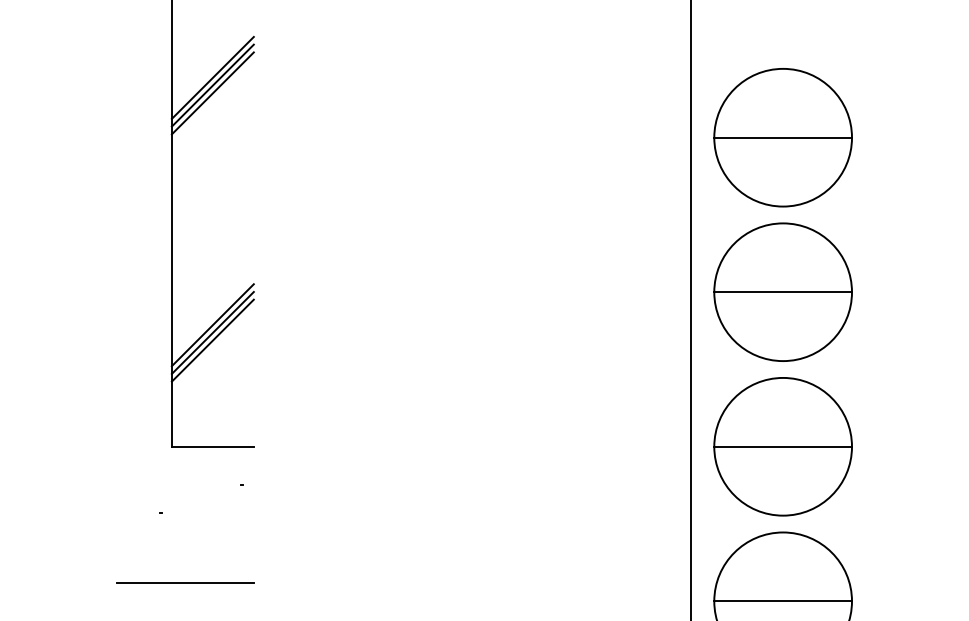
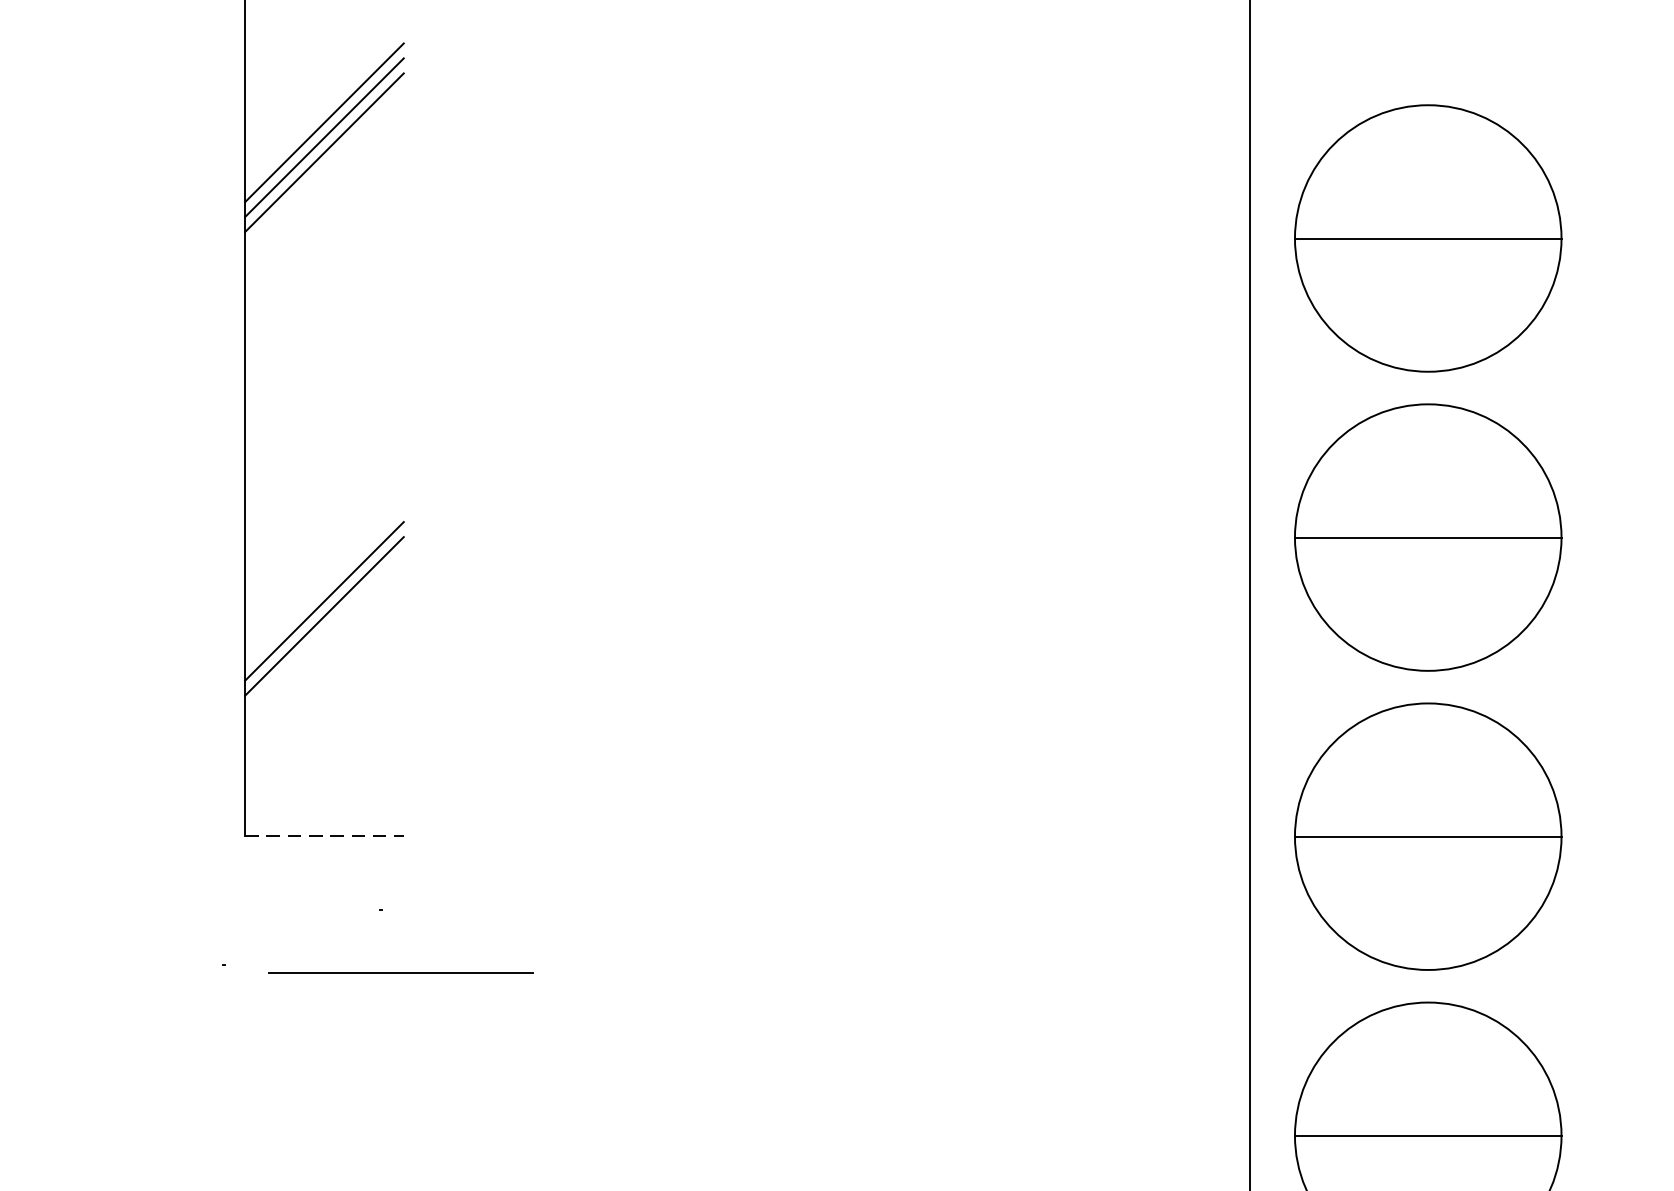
line: (212, 340) -> (323, 630), removed
line: (212, 446) -> (323, 836), solid -> dashed
line: (185, 582) -> (401, 971), moved

